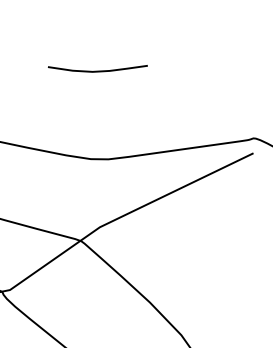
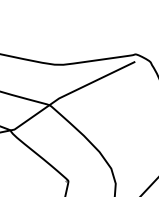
curve: (96, 70) -> (57, 20), removed

